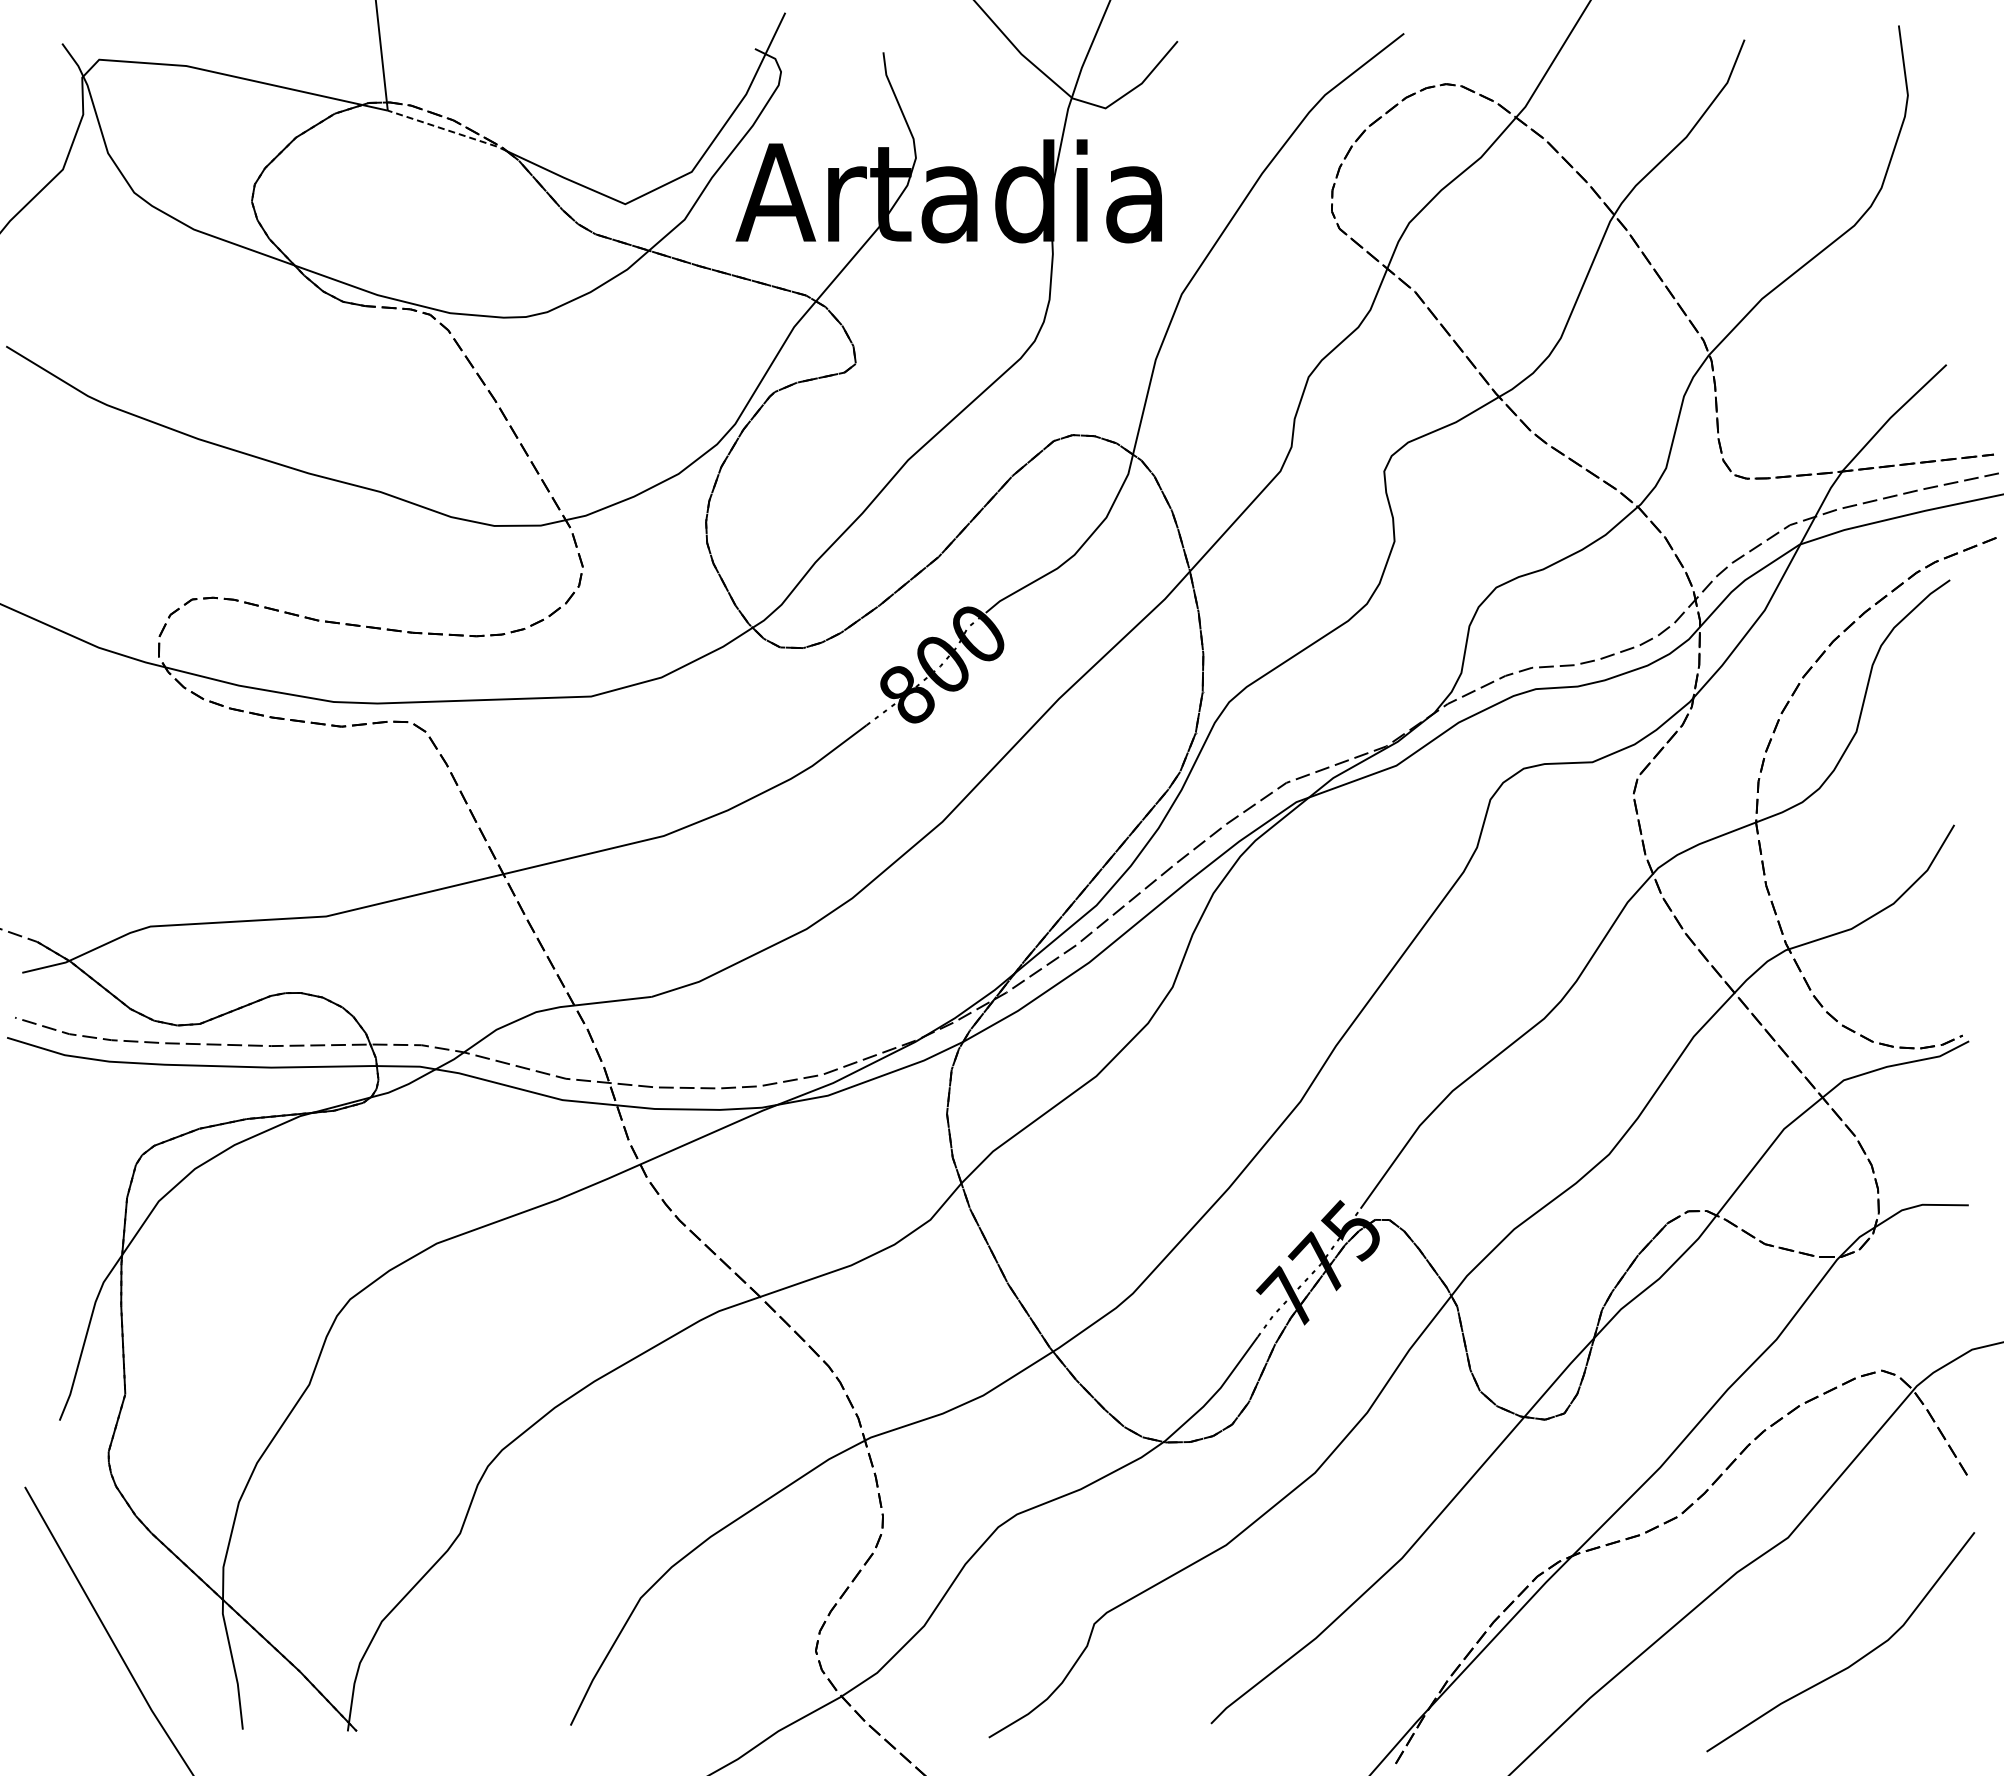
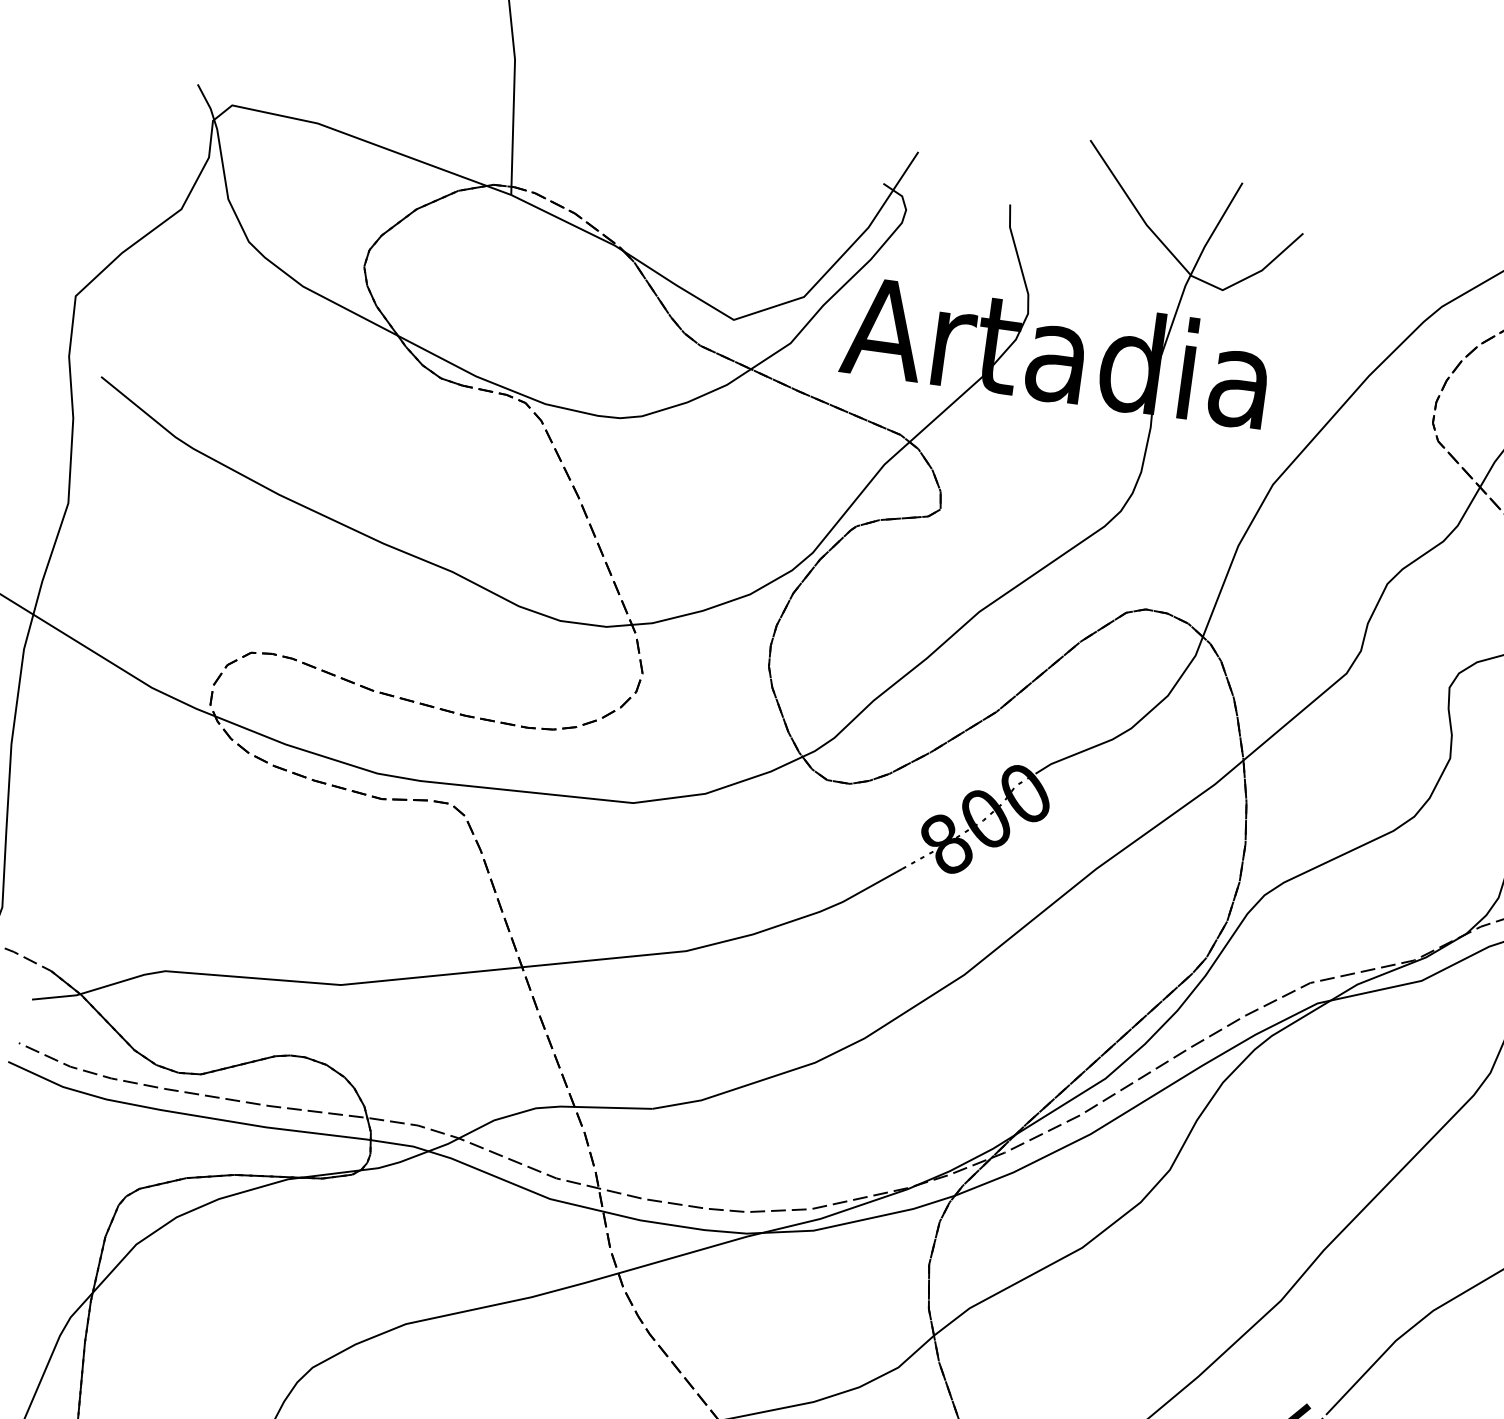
line: (448, 130) -> (568, 222), dashed -> solid

